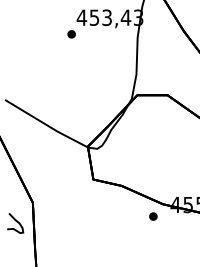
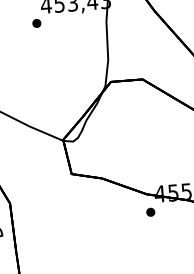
part: (153, 216) -> (150, 212), moved

